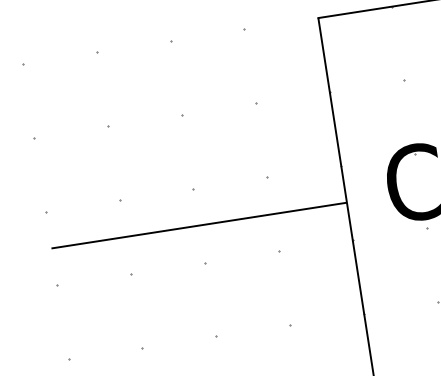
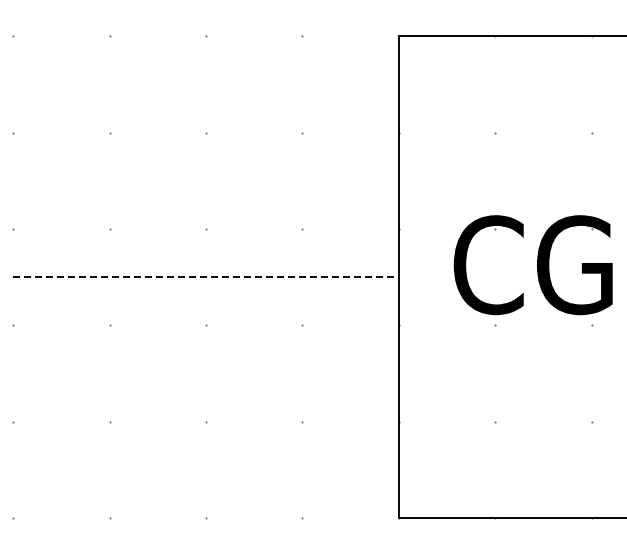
line: (198, 225) -> (205, 277), solid -> dashed

